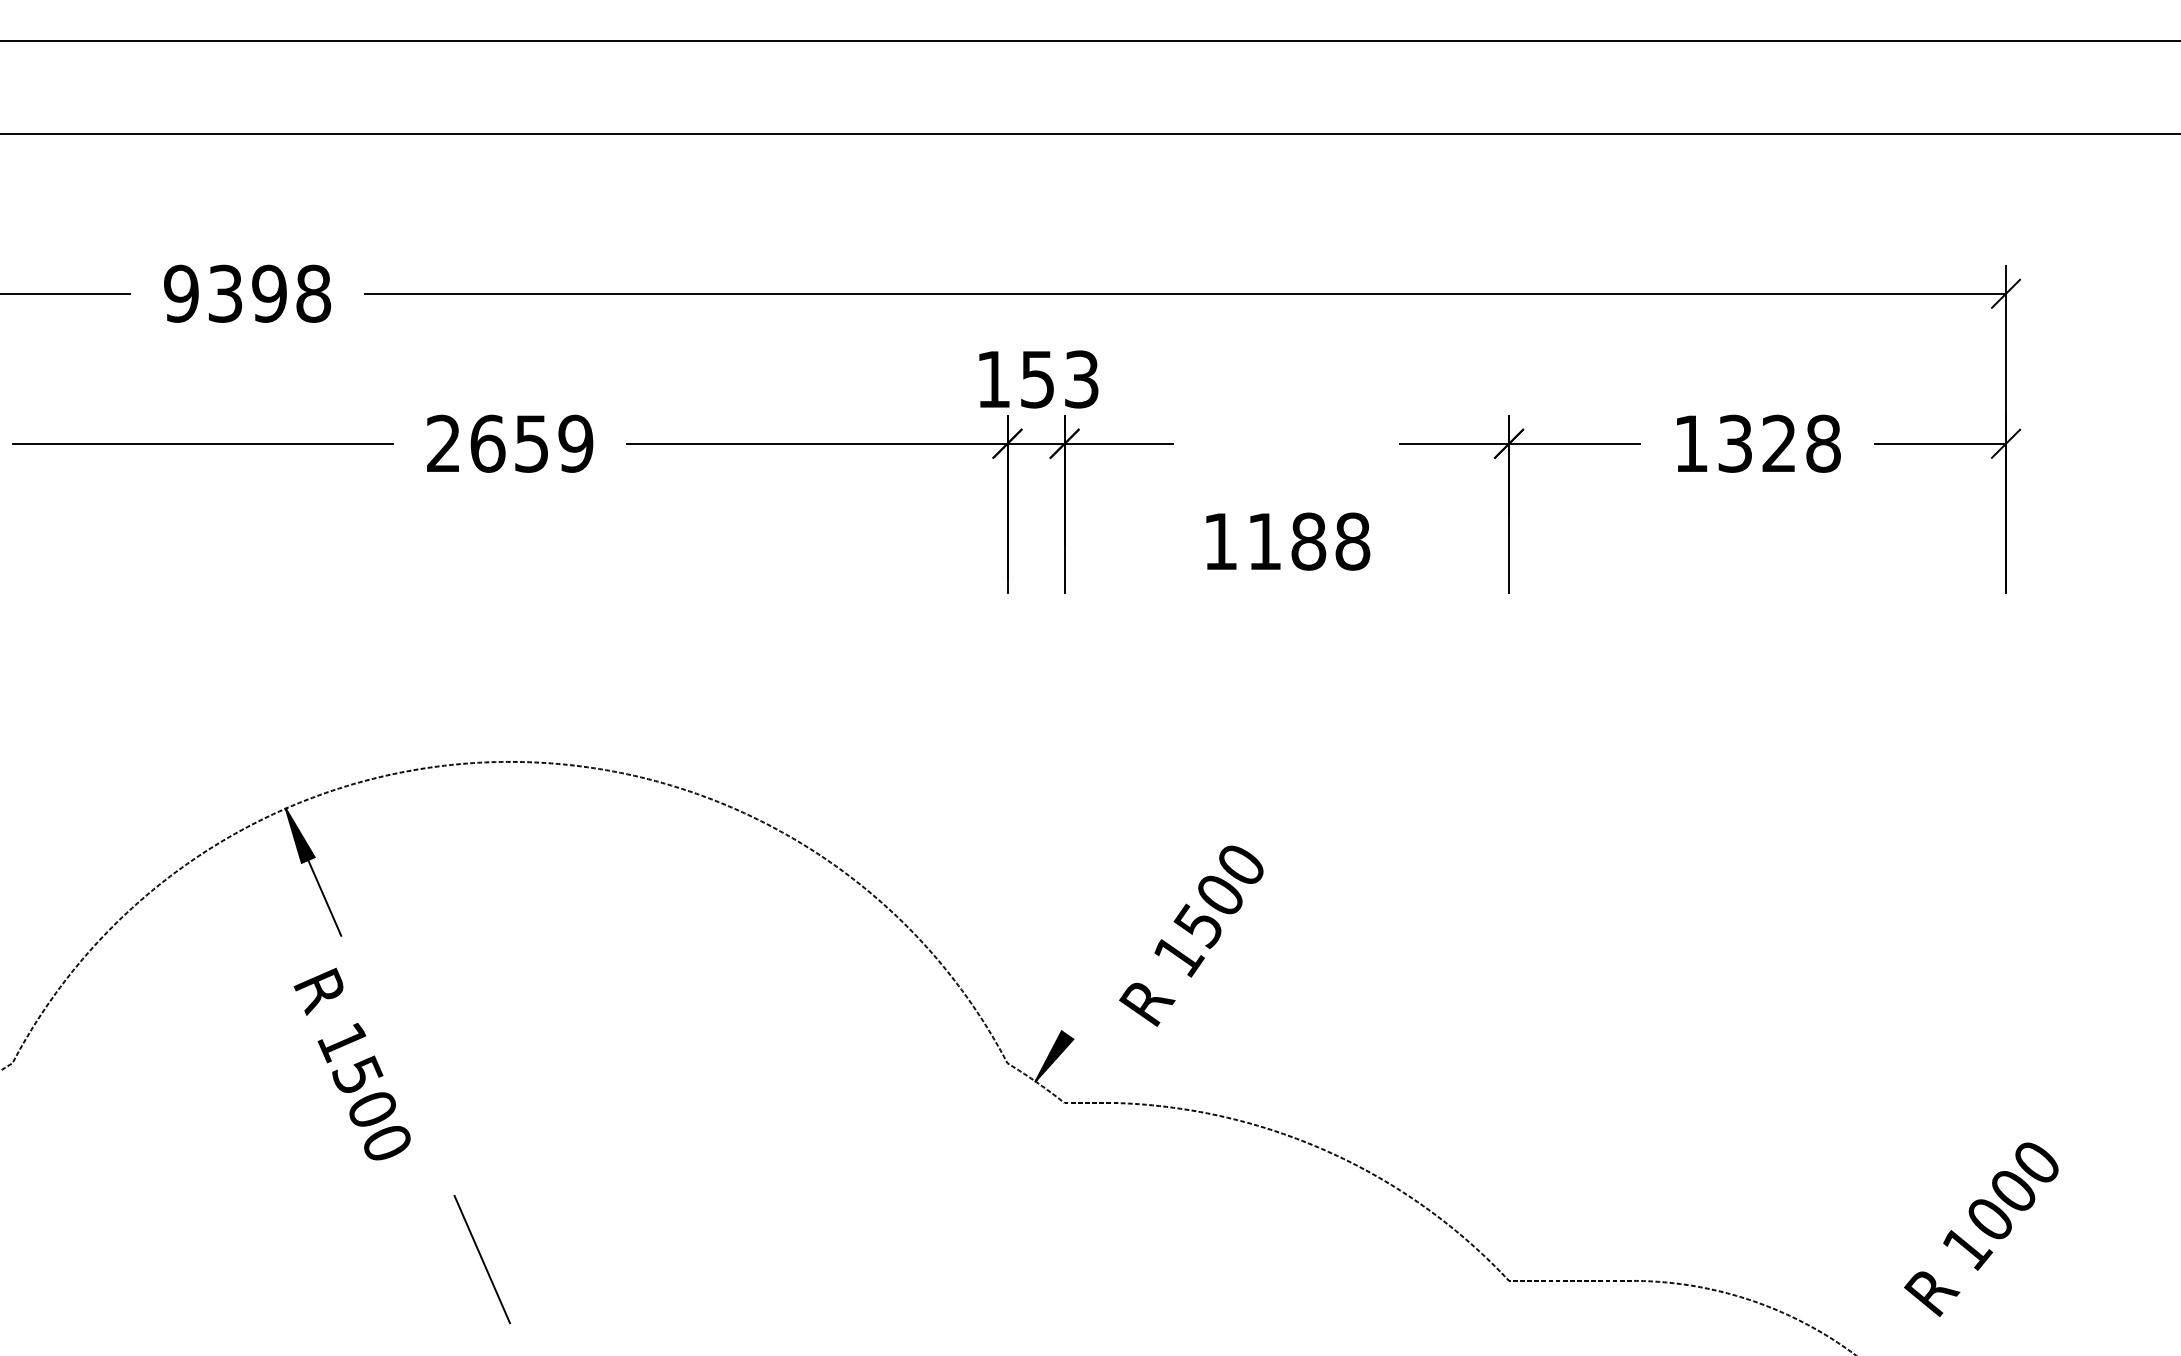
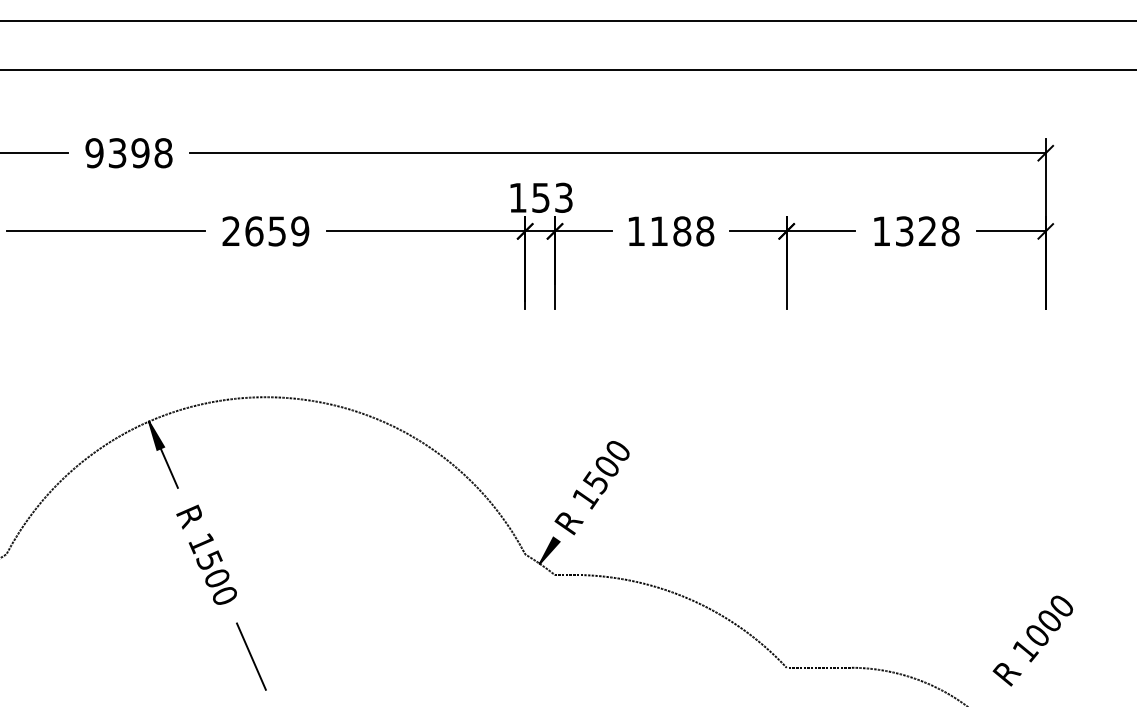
text: (1288, 541) -> (671, 231), moved
text: (1190, 936) -> (591, 488), moved
text: (351, 1063) -> (206, 554), moved

